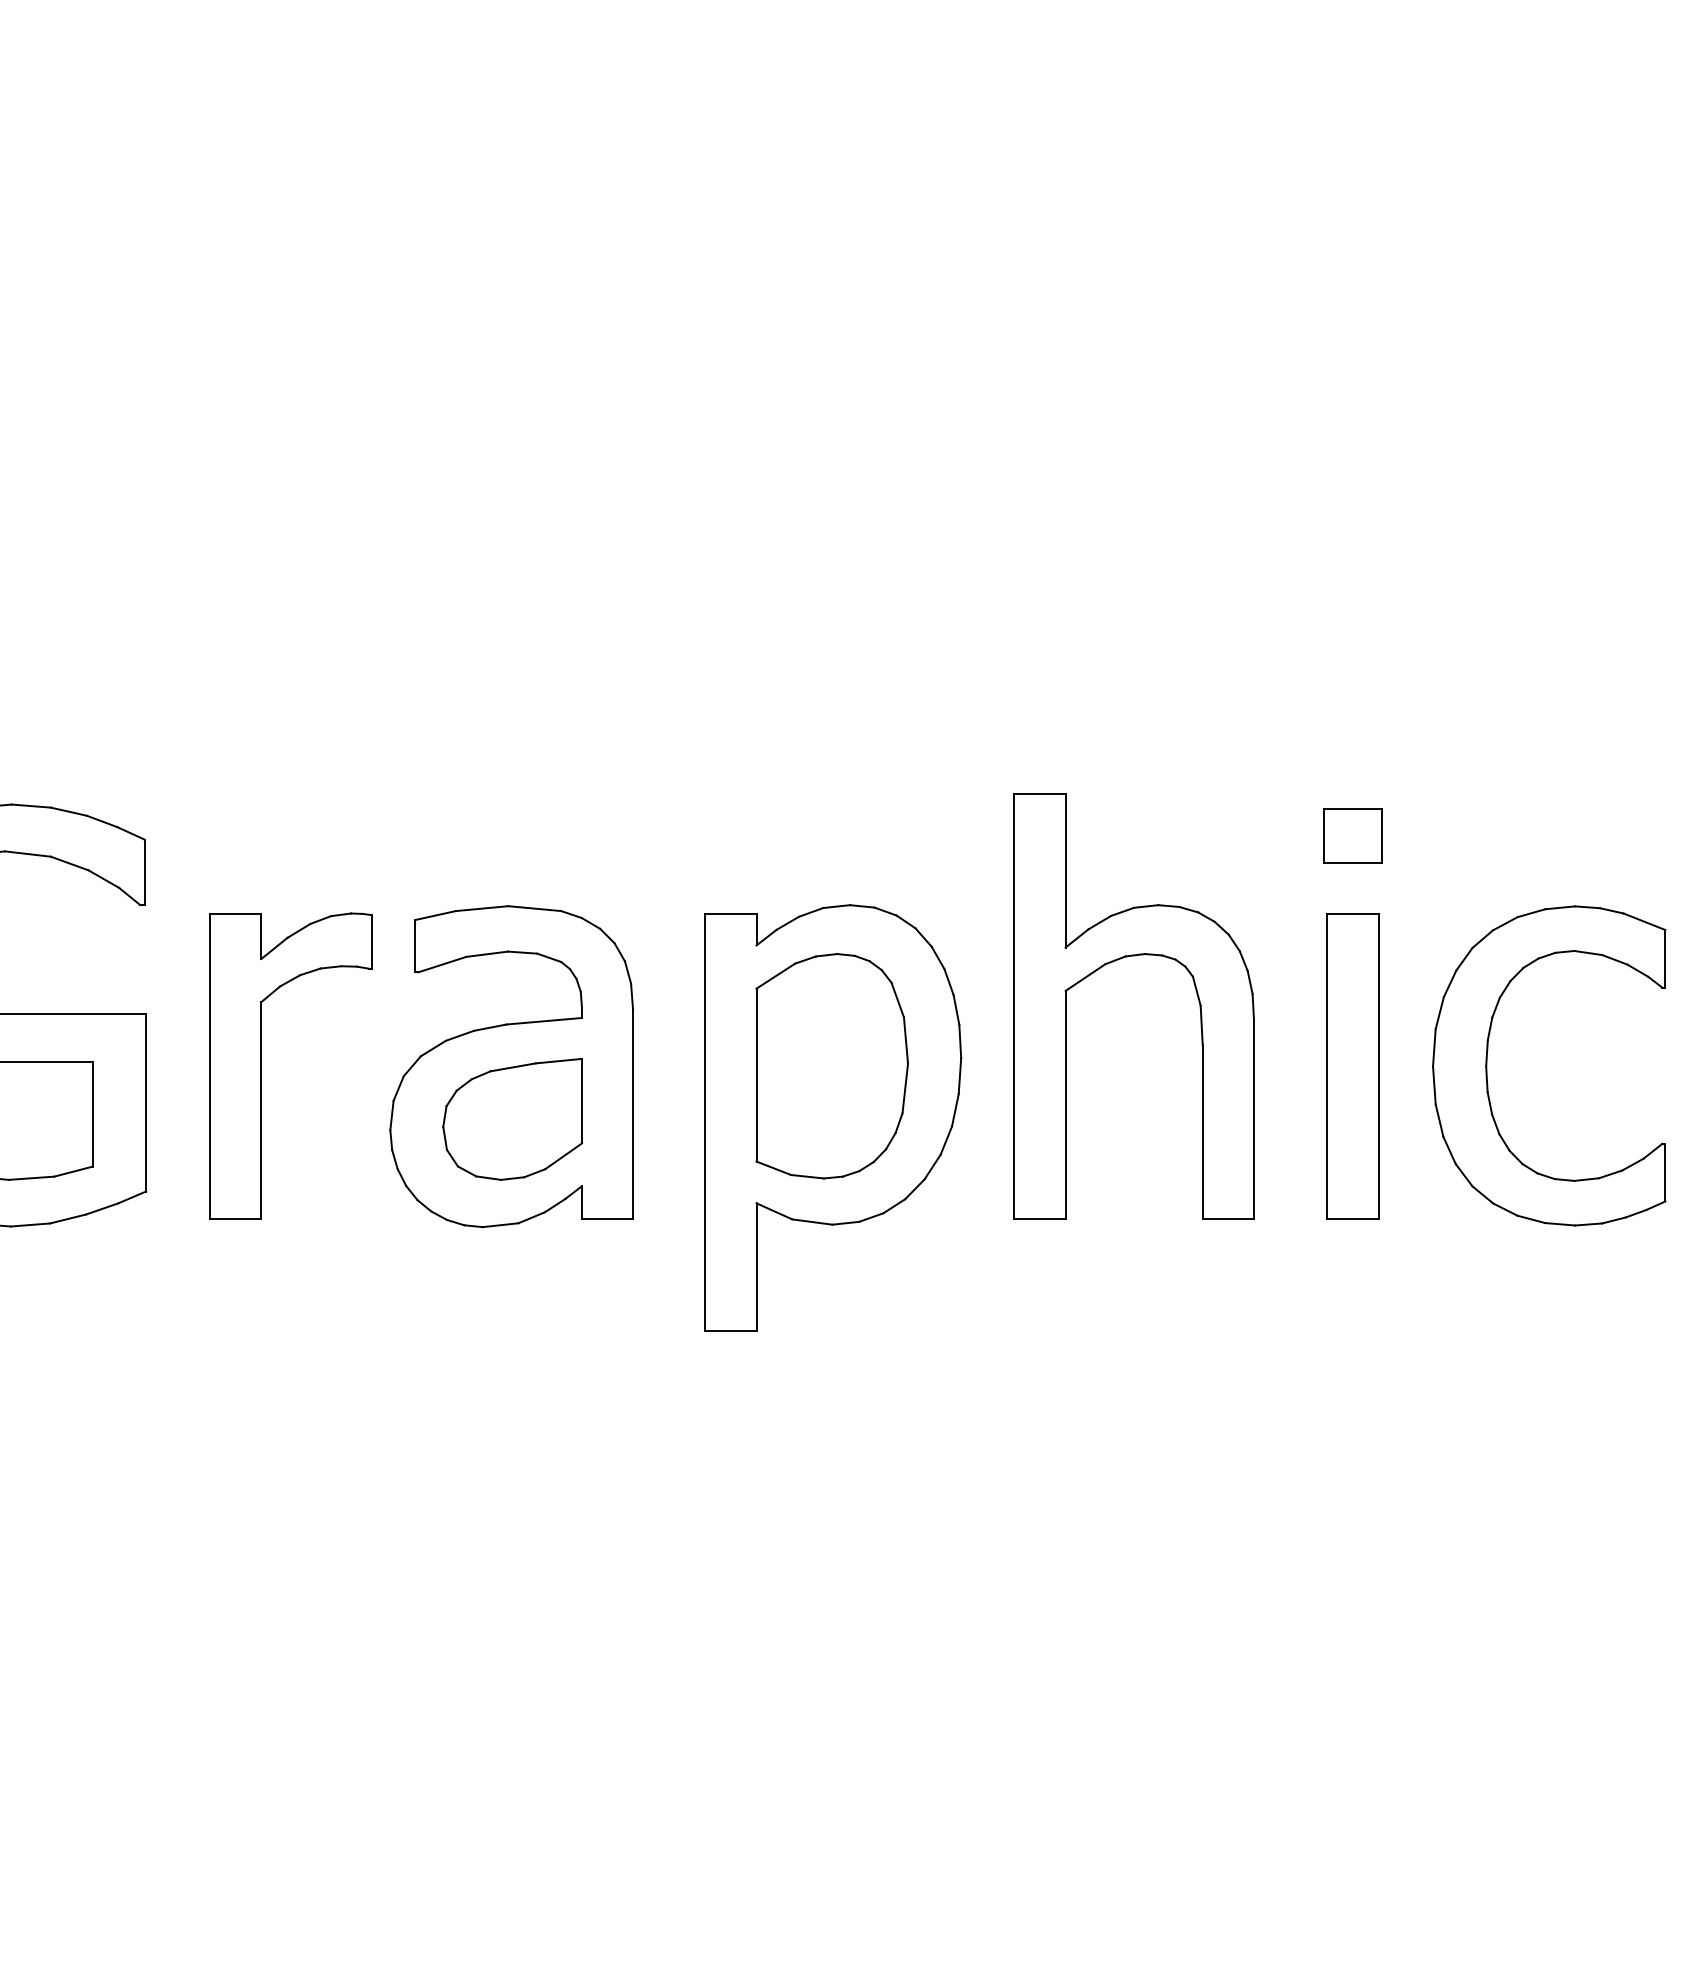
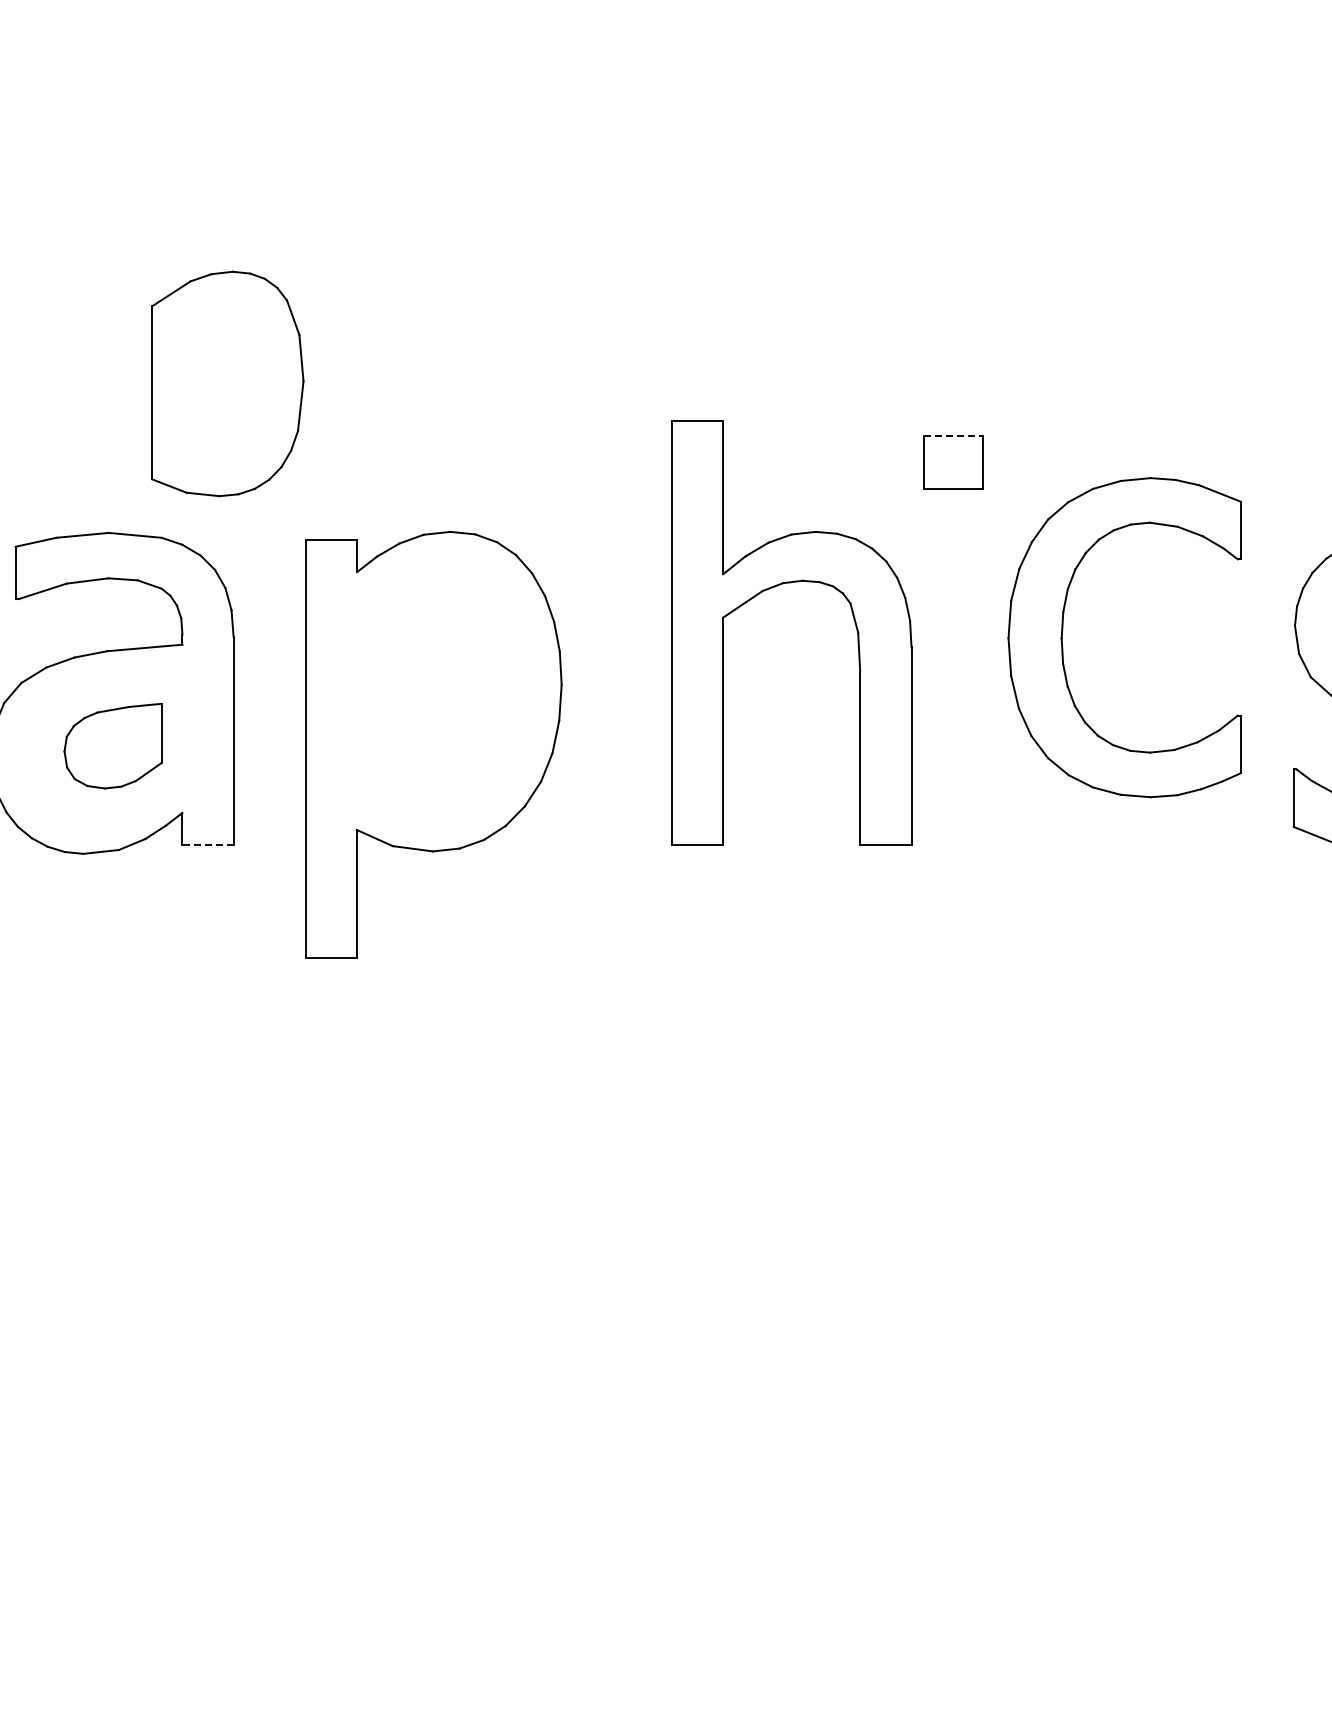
line: (1353, 809) -> (953, 436), solid -> dashed
part: (1113, 962) -> (770, 589), moved
part: (1487, 1065) -> (1062, 637), moved
part: (831, 1066) -> (226, 384), moved
part: (1352, 1066) -> (952, 693), removed
part: (512, 1119) -> (112, 746), size x0.7
line: (607, 1218) -> (207, 845), solid -> dashed

